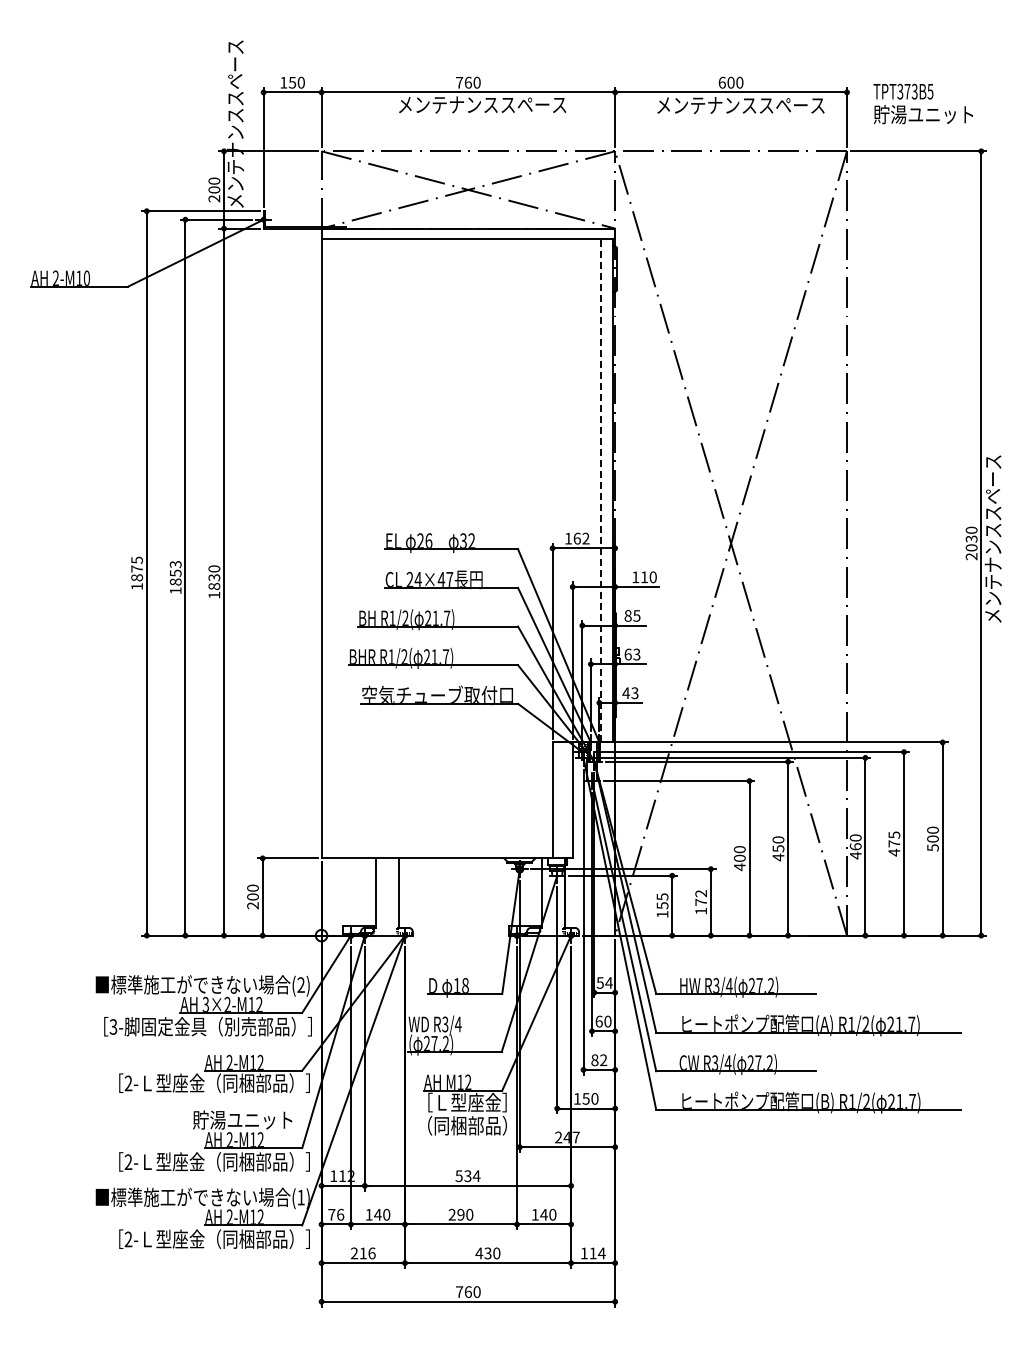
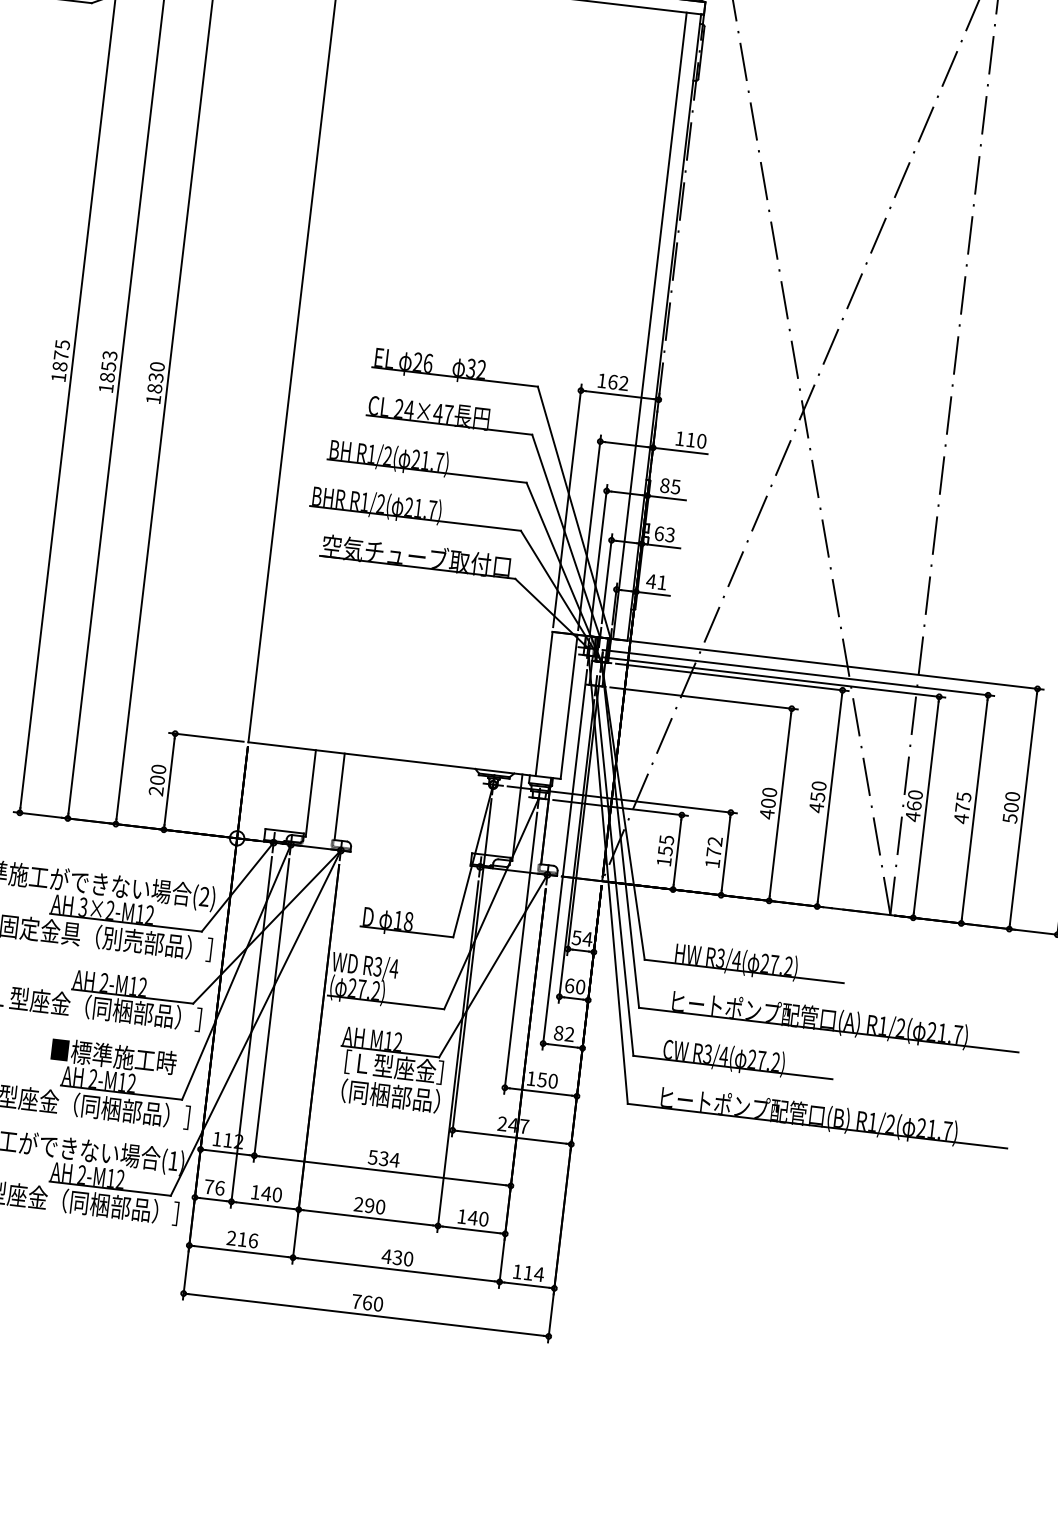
line: (601, 490) -> (650, 325), dashed -> solid
text: (634, 693) -> (661, 583), 43 -> 41
text: (243, 1119) -> (113, 1055), 貯湯ユニット -> ■標準施工時

